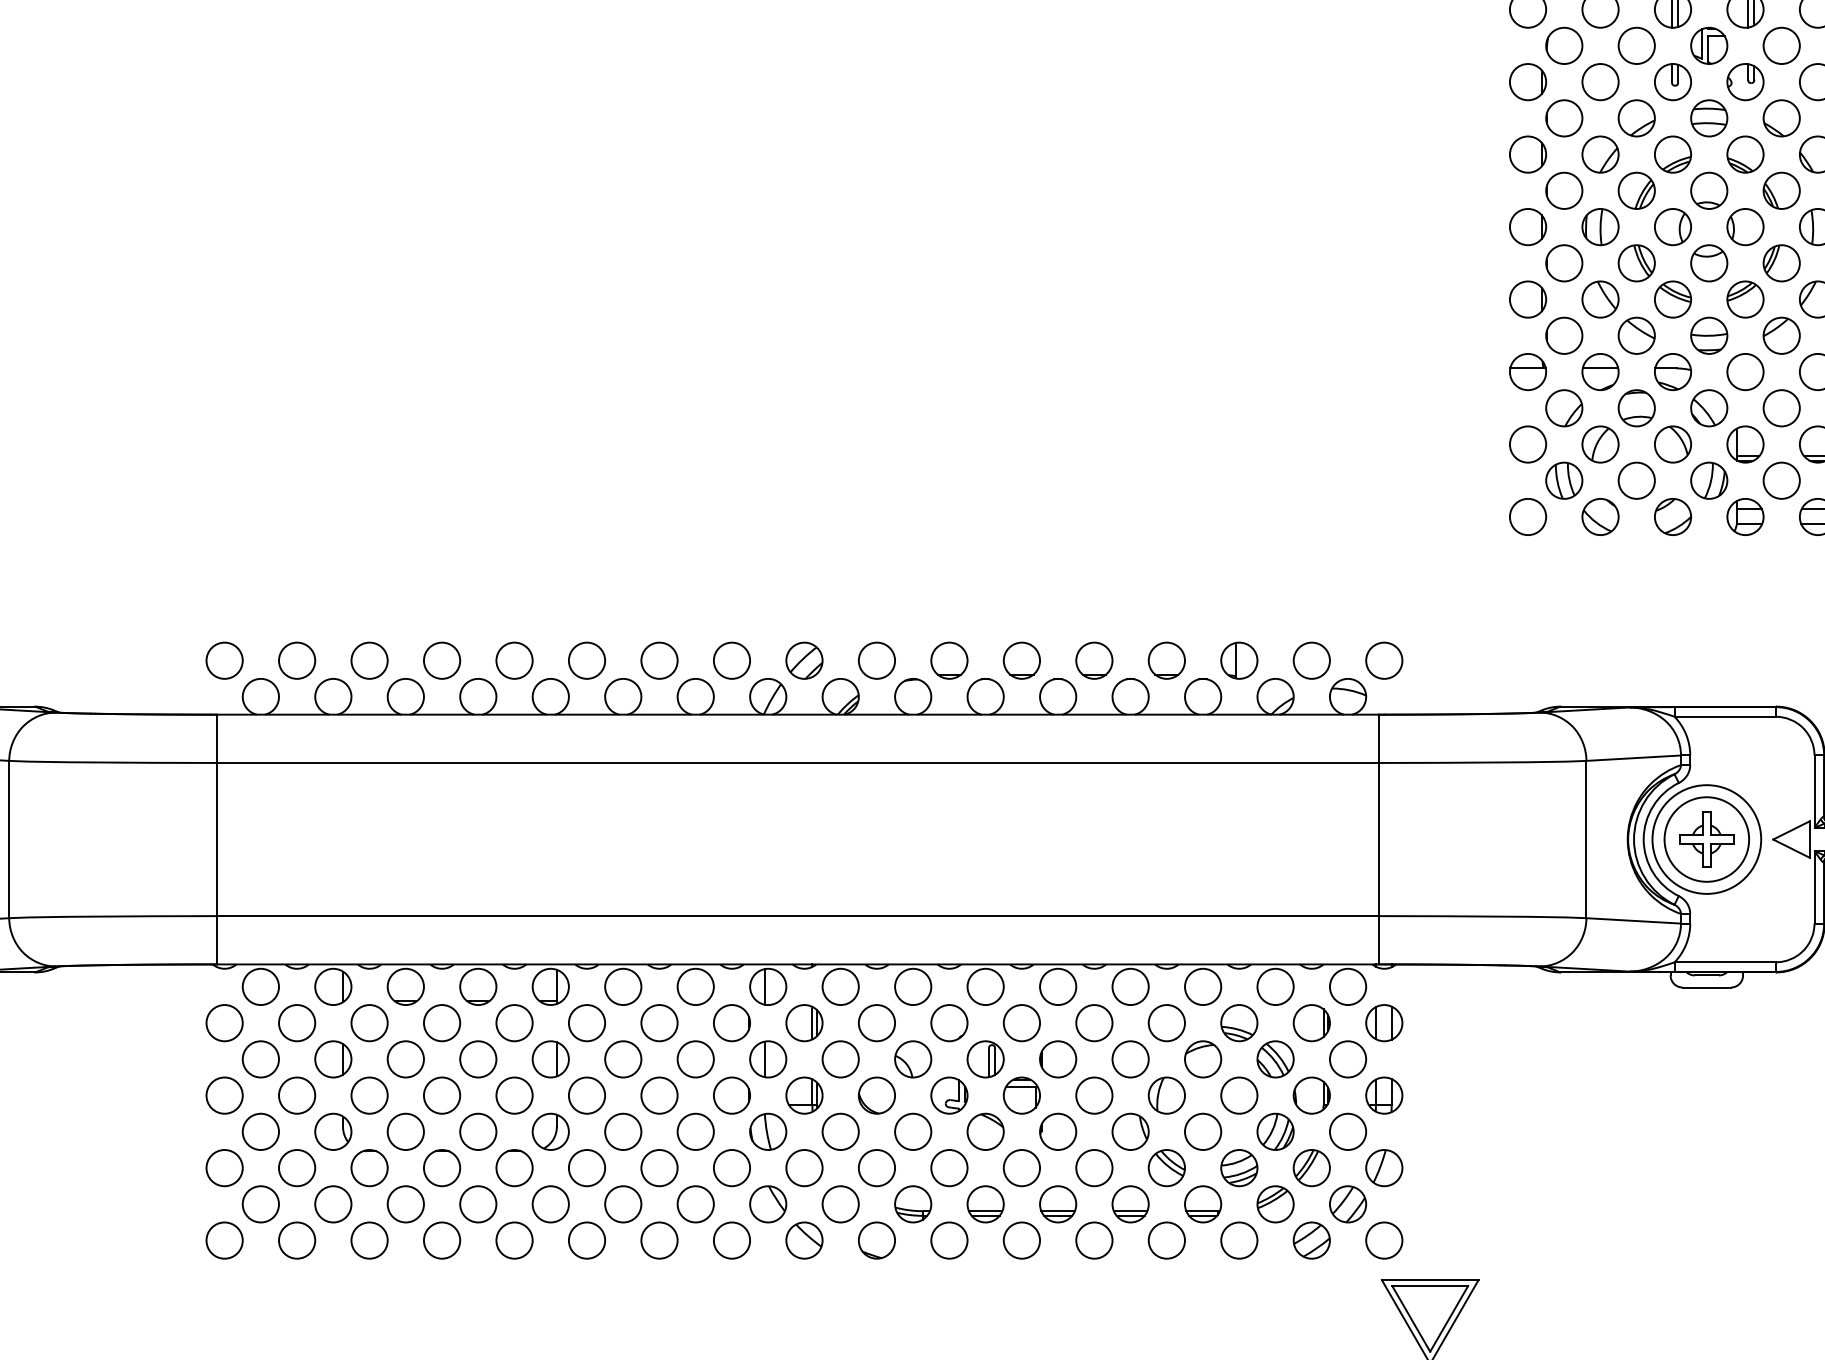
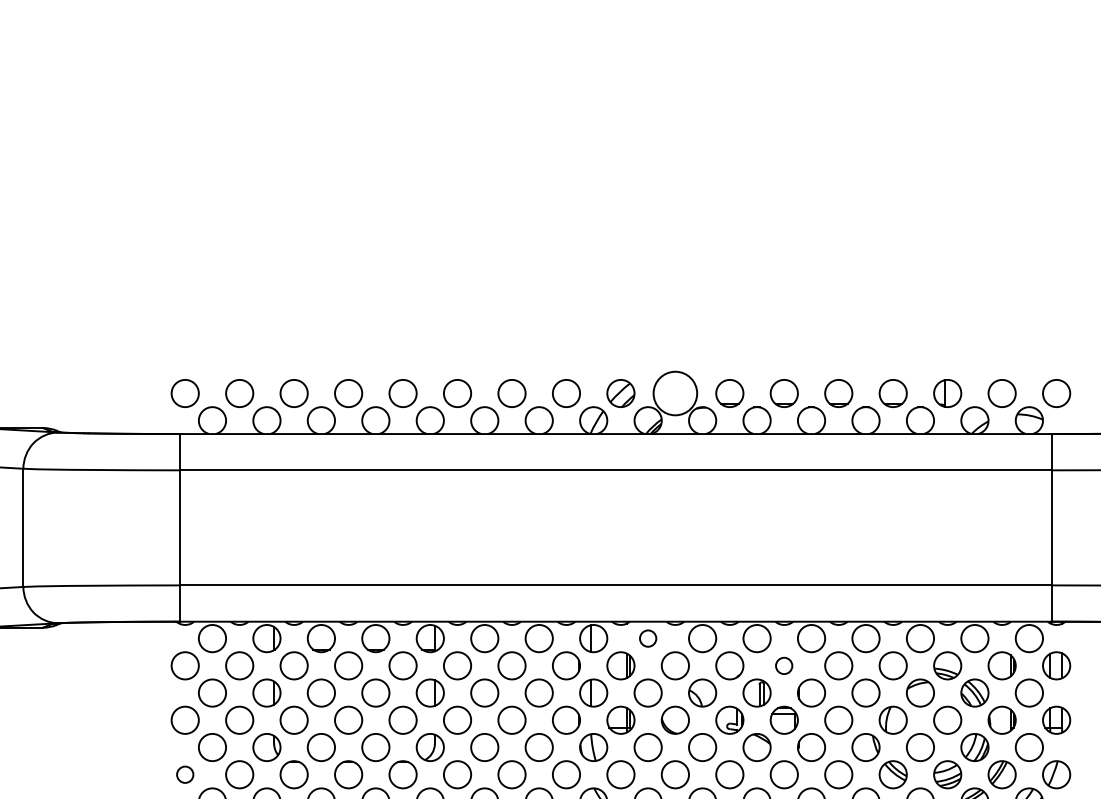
circle: (876, 660) -> (675, 393), size x1.6
circle: (840, 986) -> (648, 638), size x0.6
circle: (1021, 1023) -> (784, 666), size x0.6
circle: (224, 1168) -> (185, 775), size x0.6

